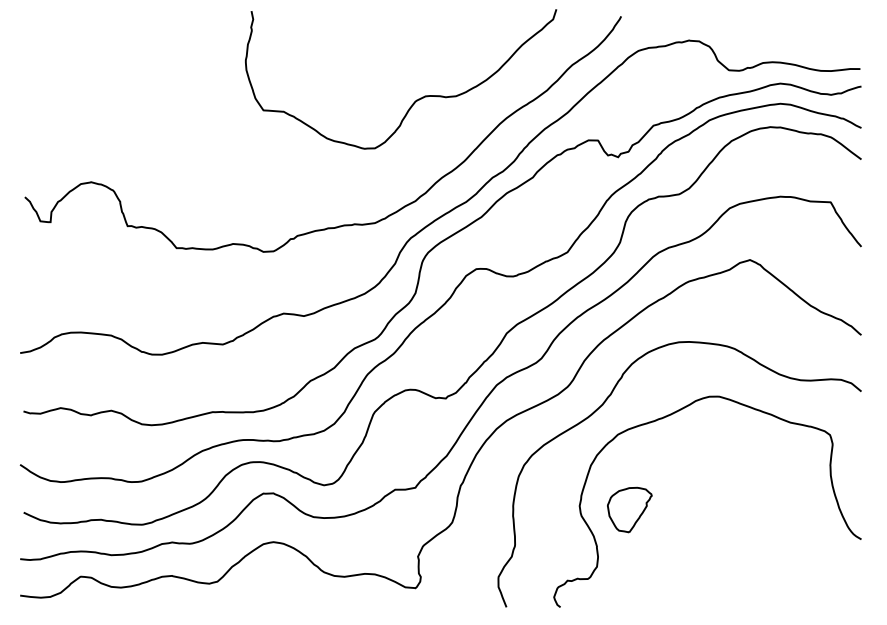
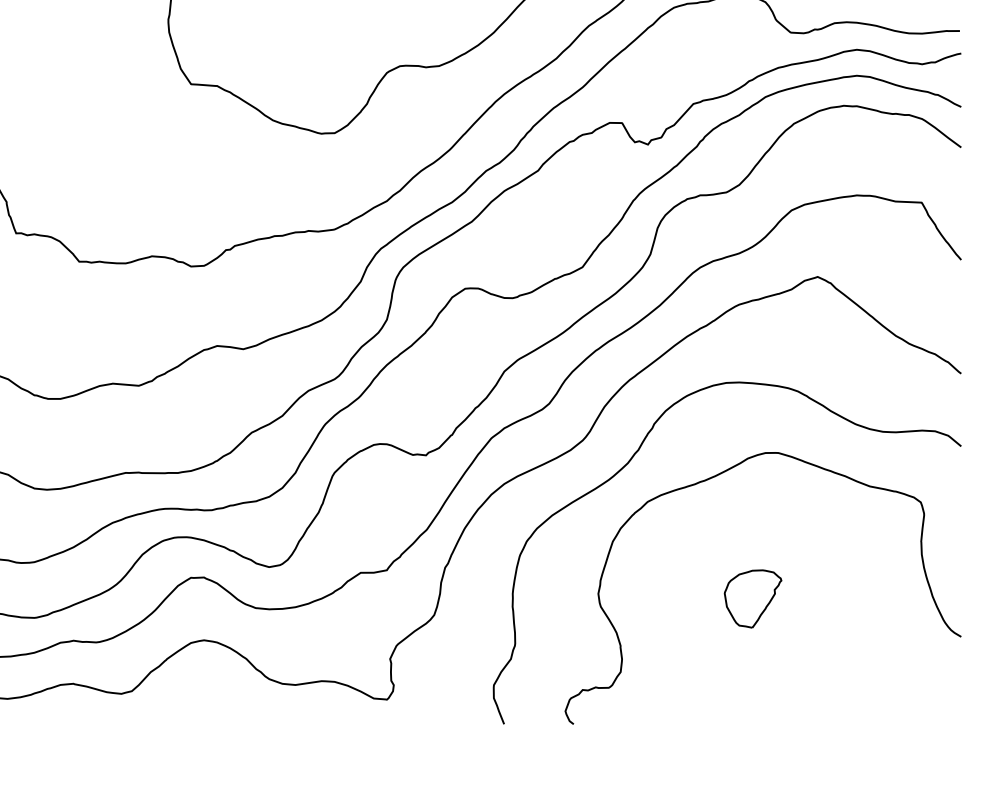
part: (629, 509) -> (752, 598), moved

